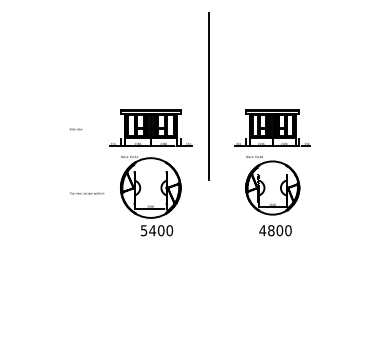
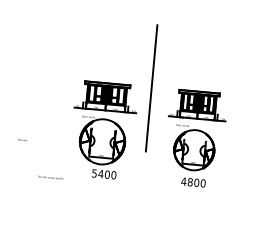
line: (208, 96) -> (151, 88), moved
text: (75, 129) -> (21, 140), moved
text: (87, 193) -> (51, 177), moved

